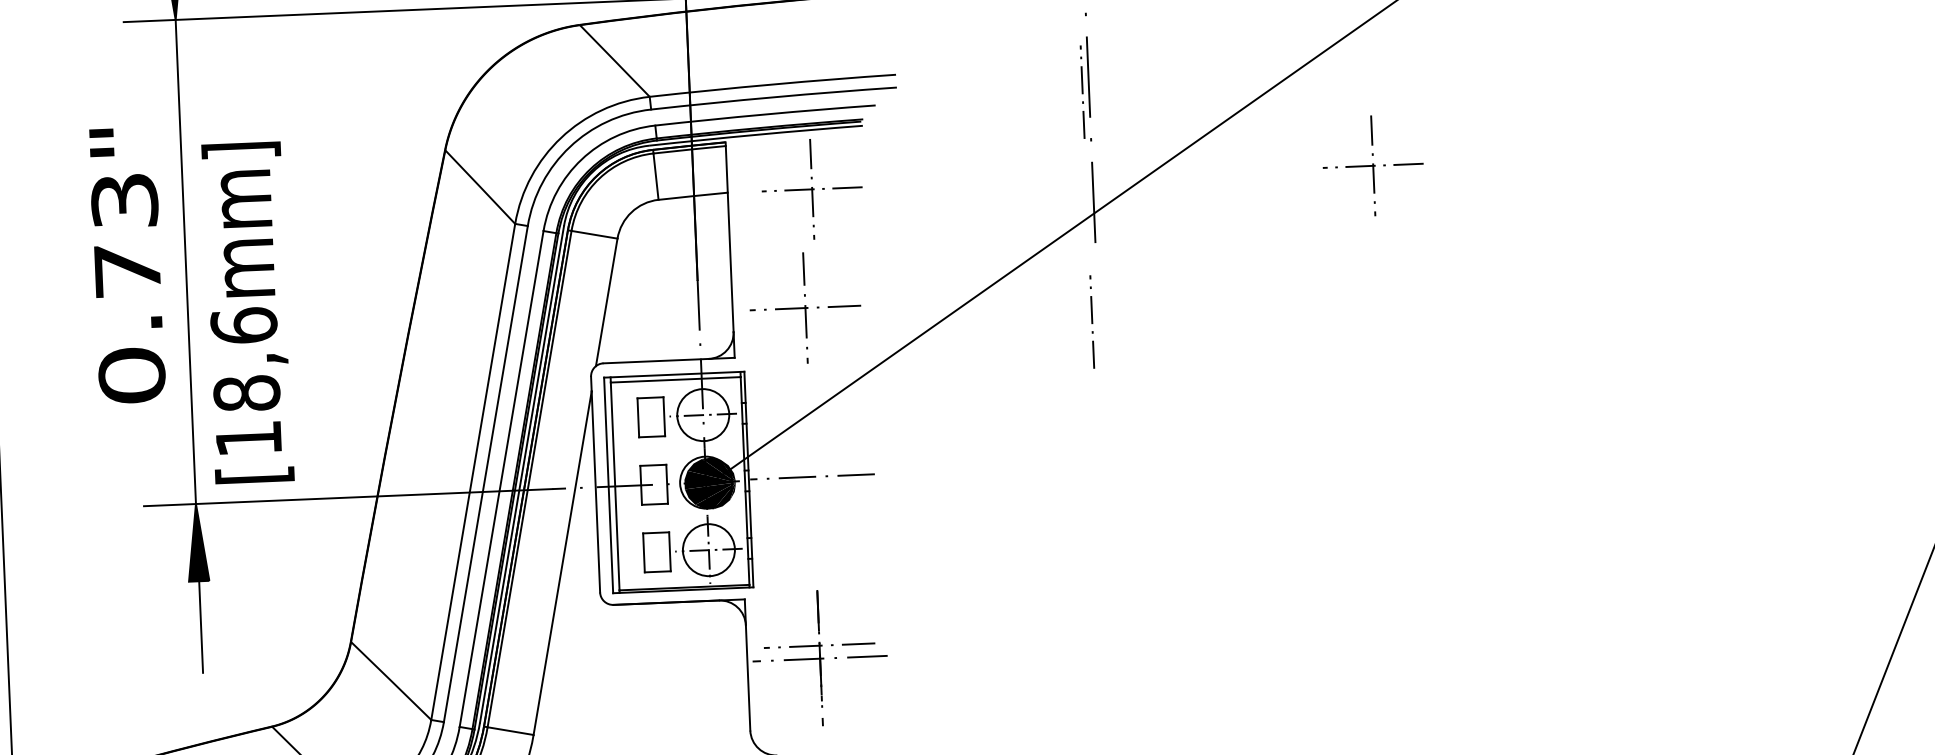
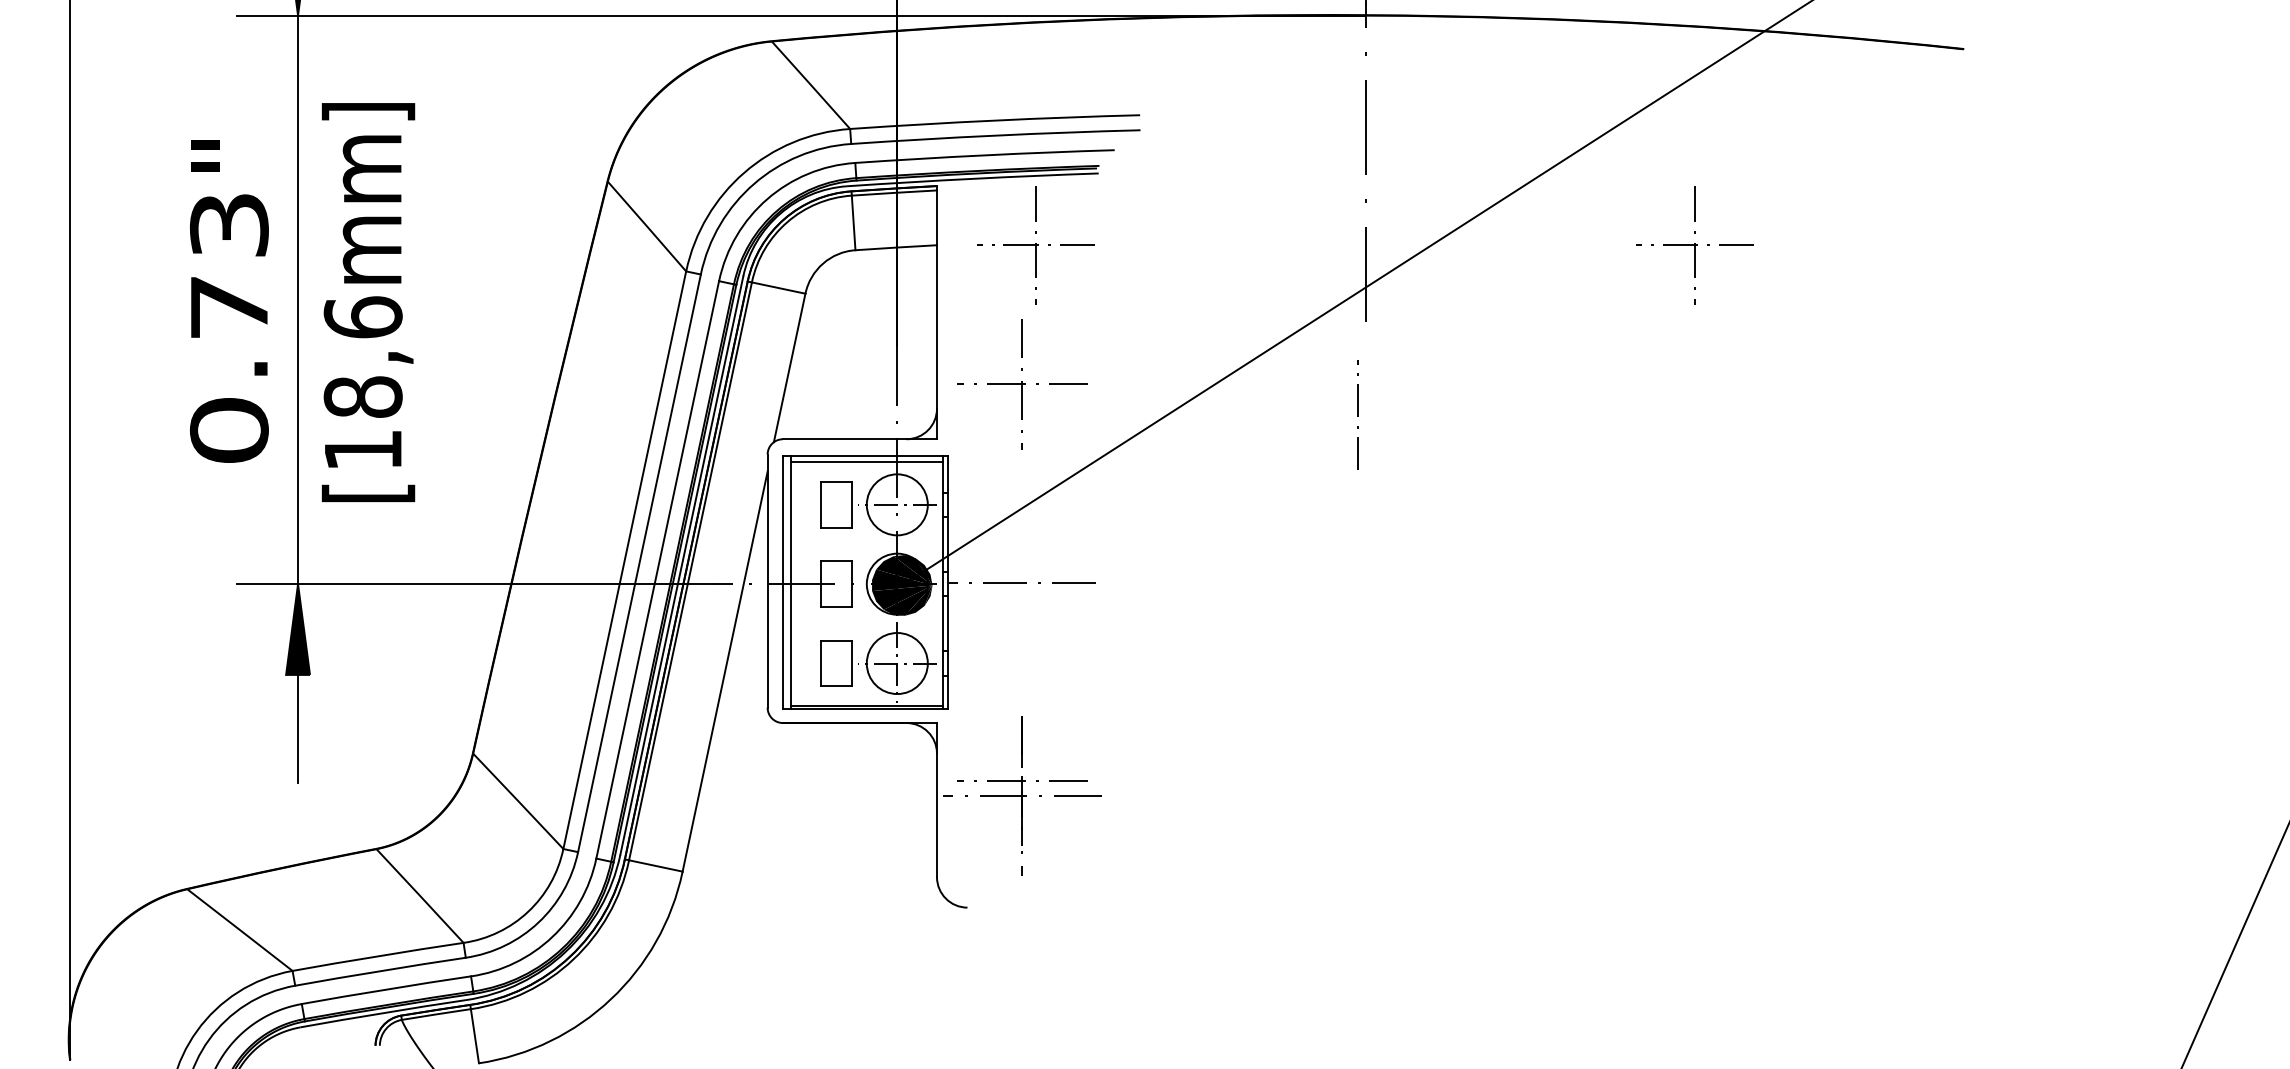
line: (1082, 91) -> (1357, 144), removed
text: (248, 312) -> (368, 302), moved

